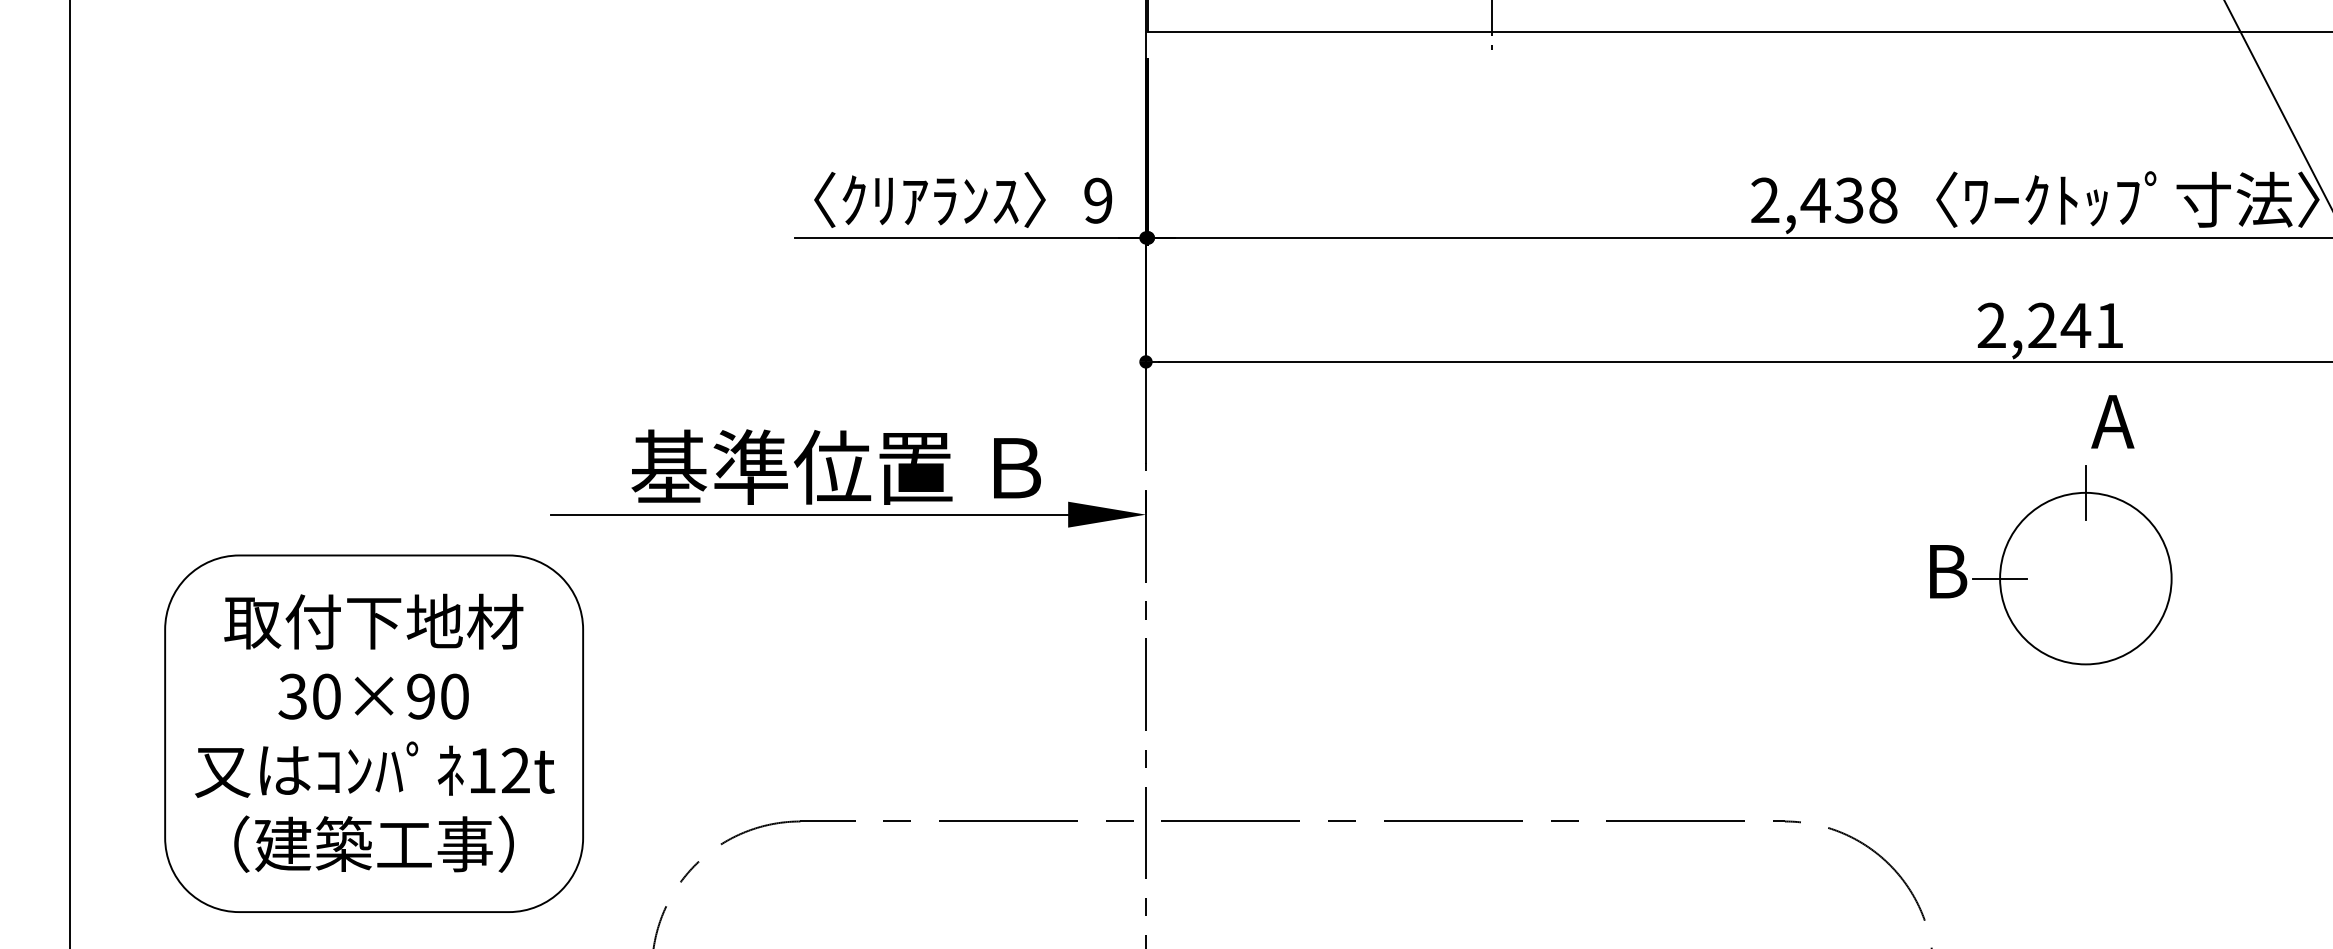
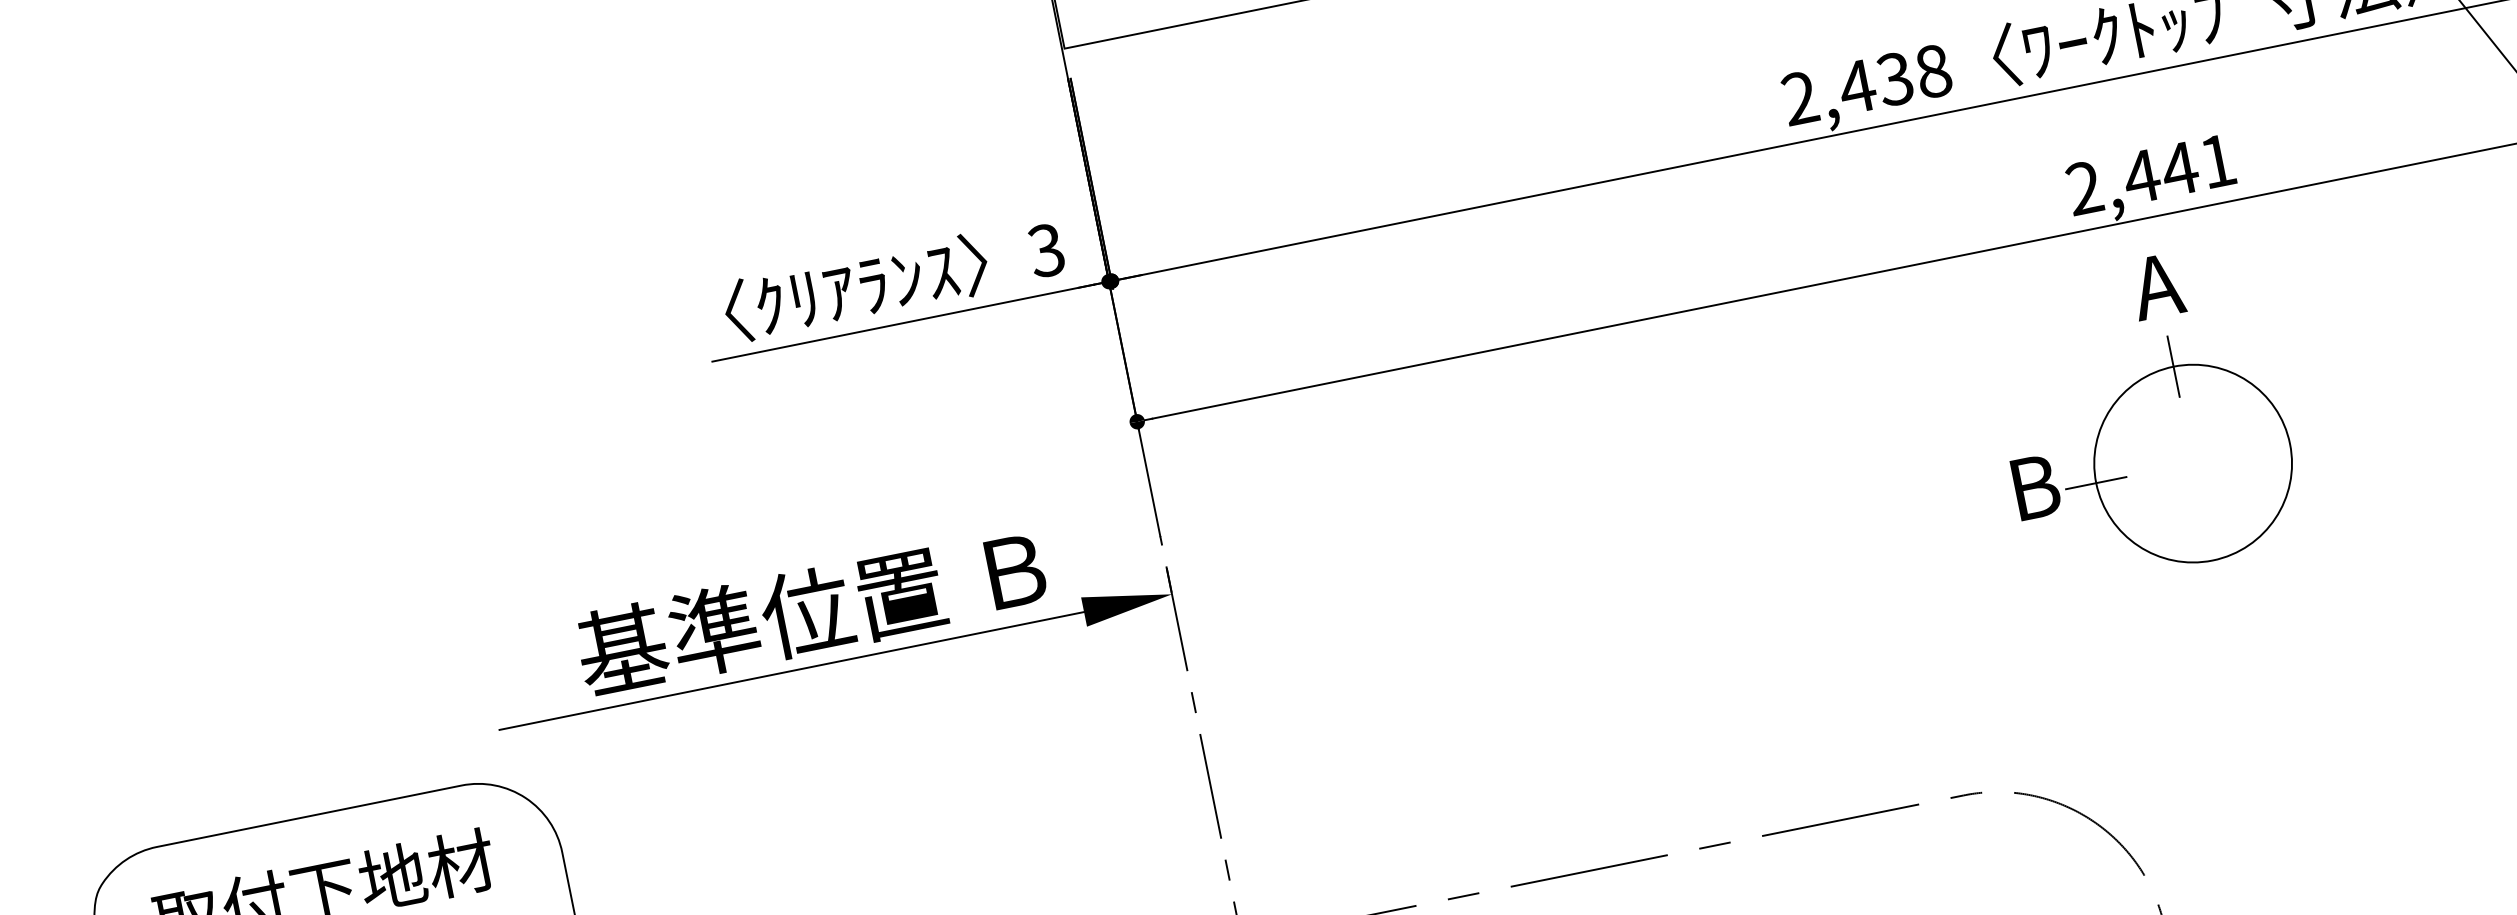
text: (1097, 200) -> (1045, 250), 9 -> 3
text: (2042, 324) -> (2141, 175), 2,241 -> 2,441
text: (2112, 421) -> (2156, 286), moved
part: (2051, 565) -> (2151, 456), moved

